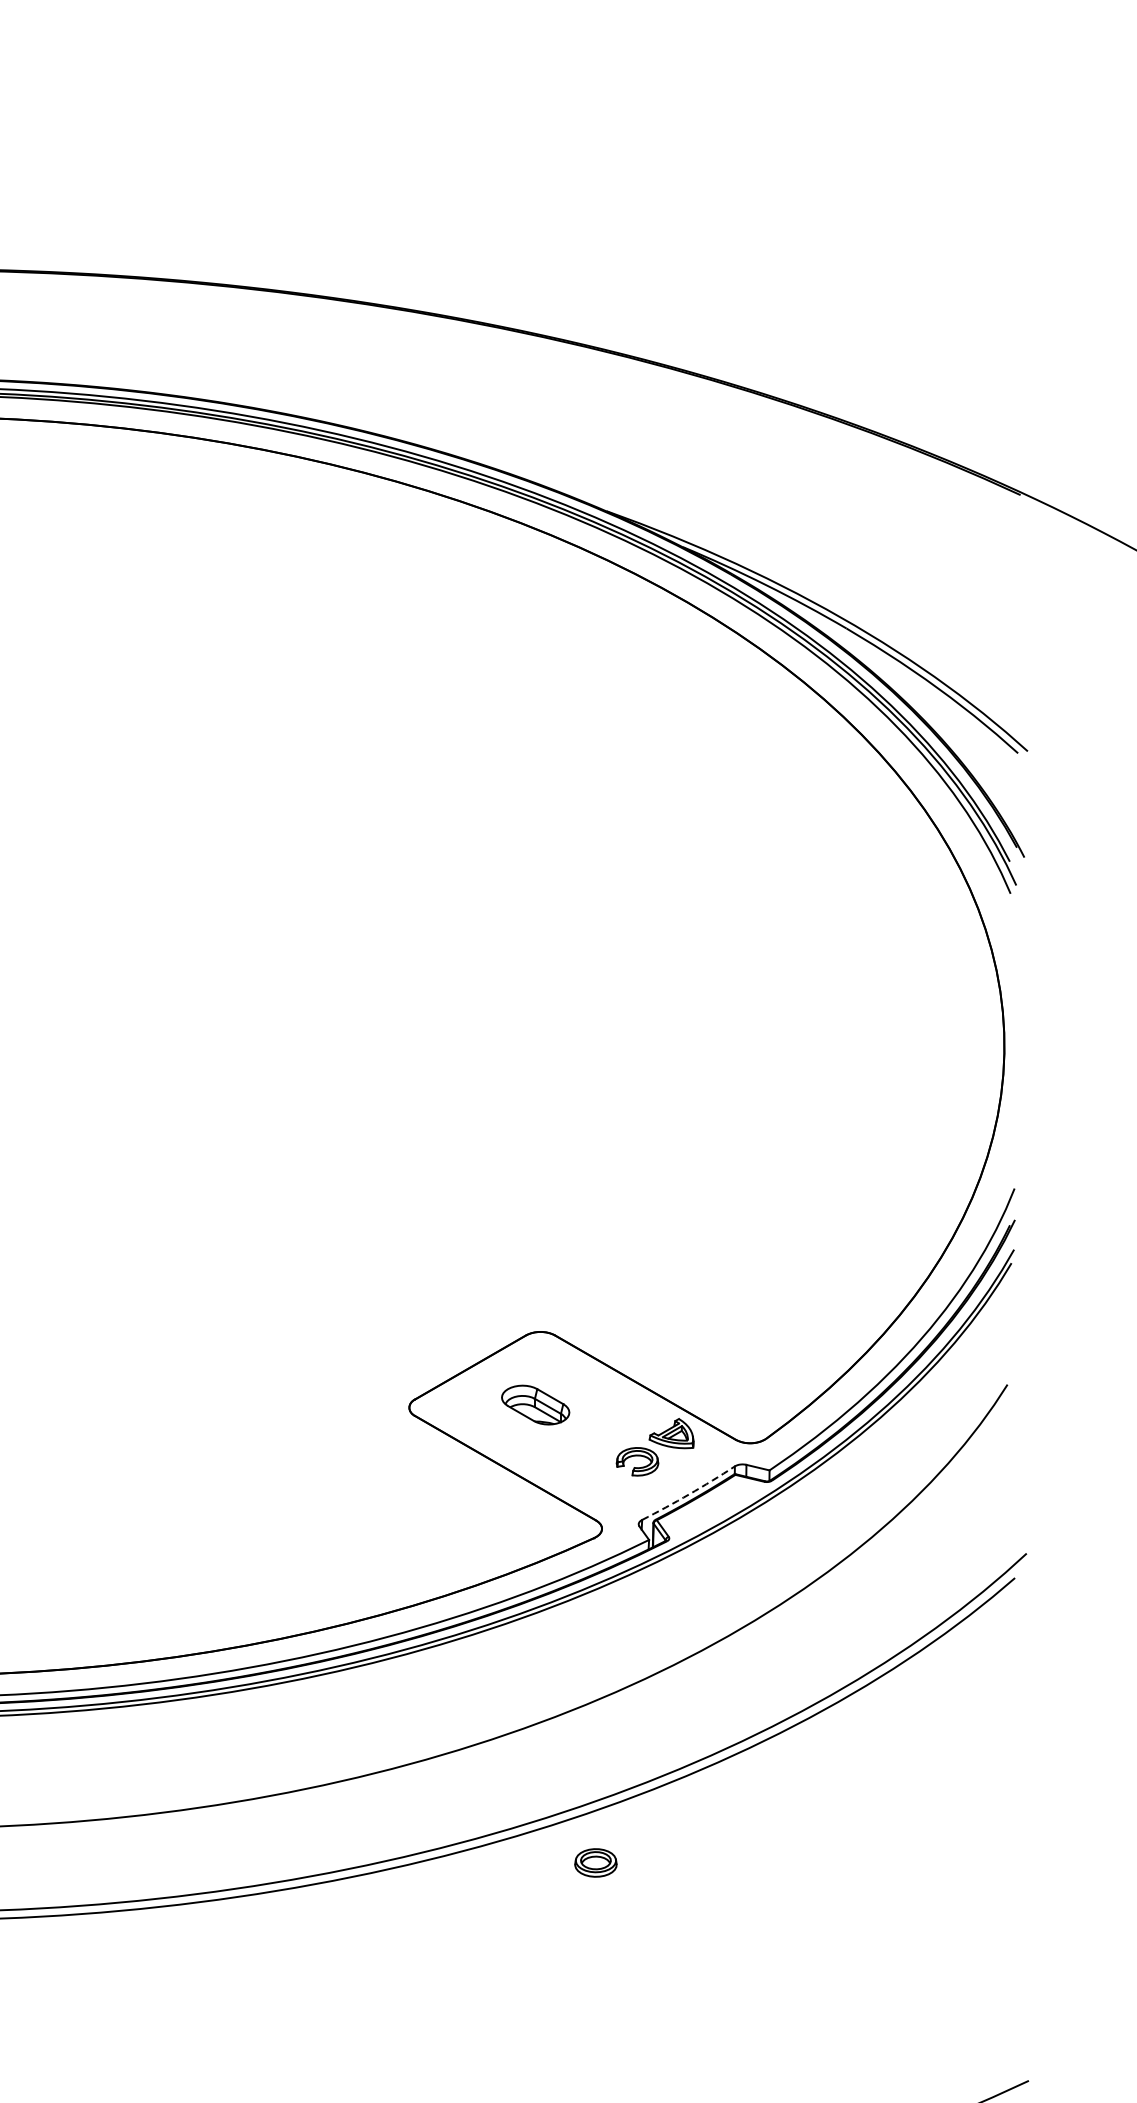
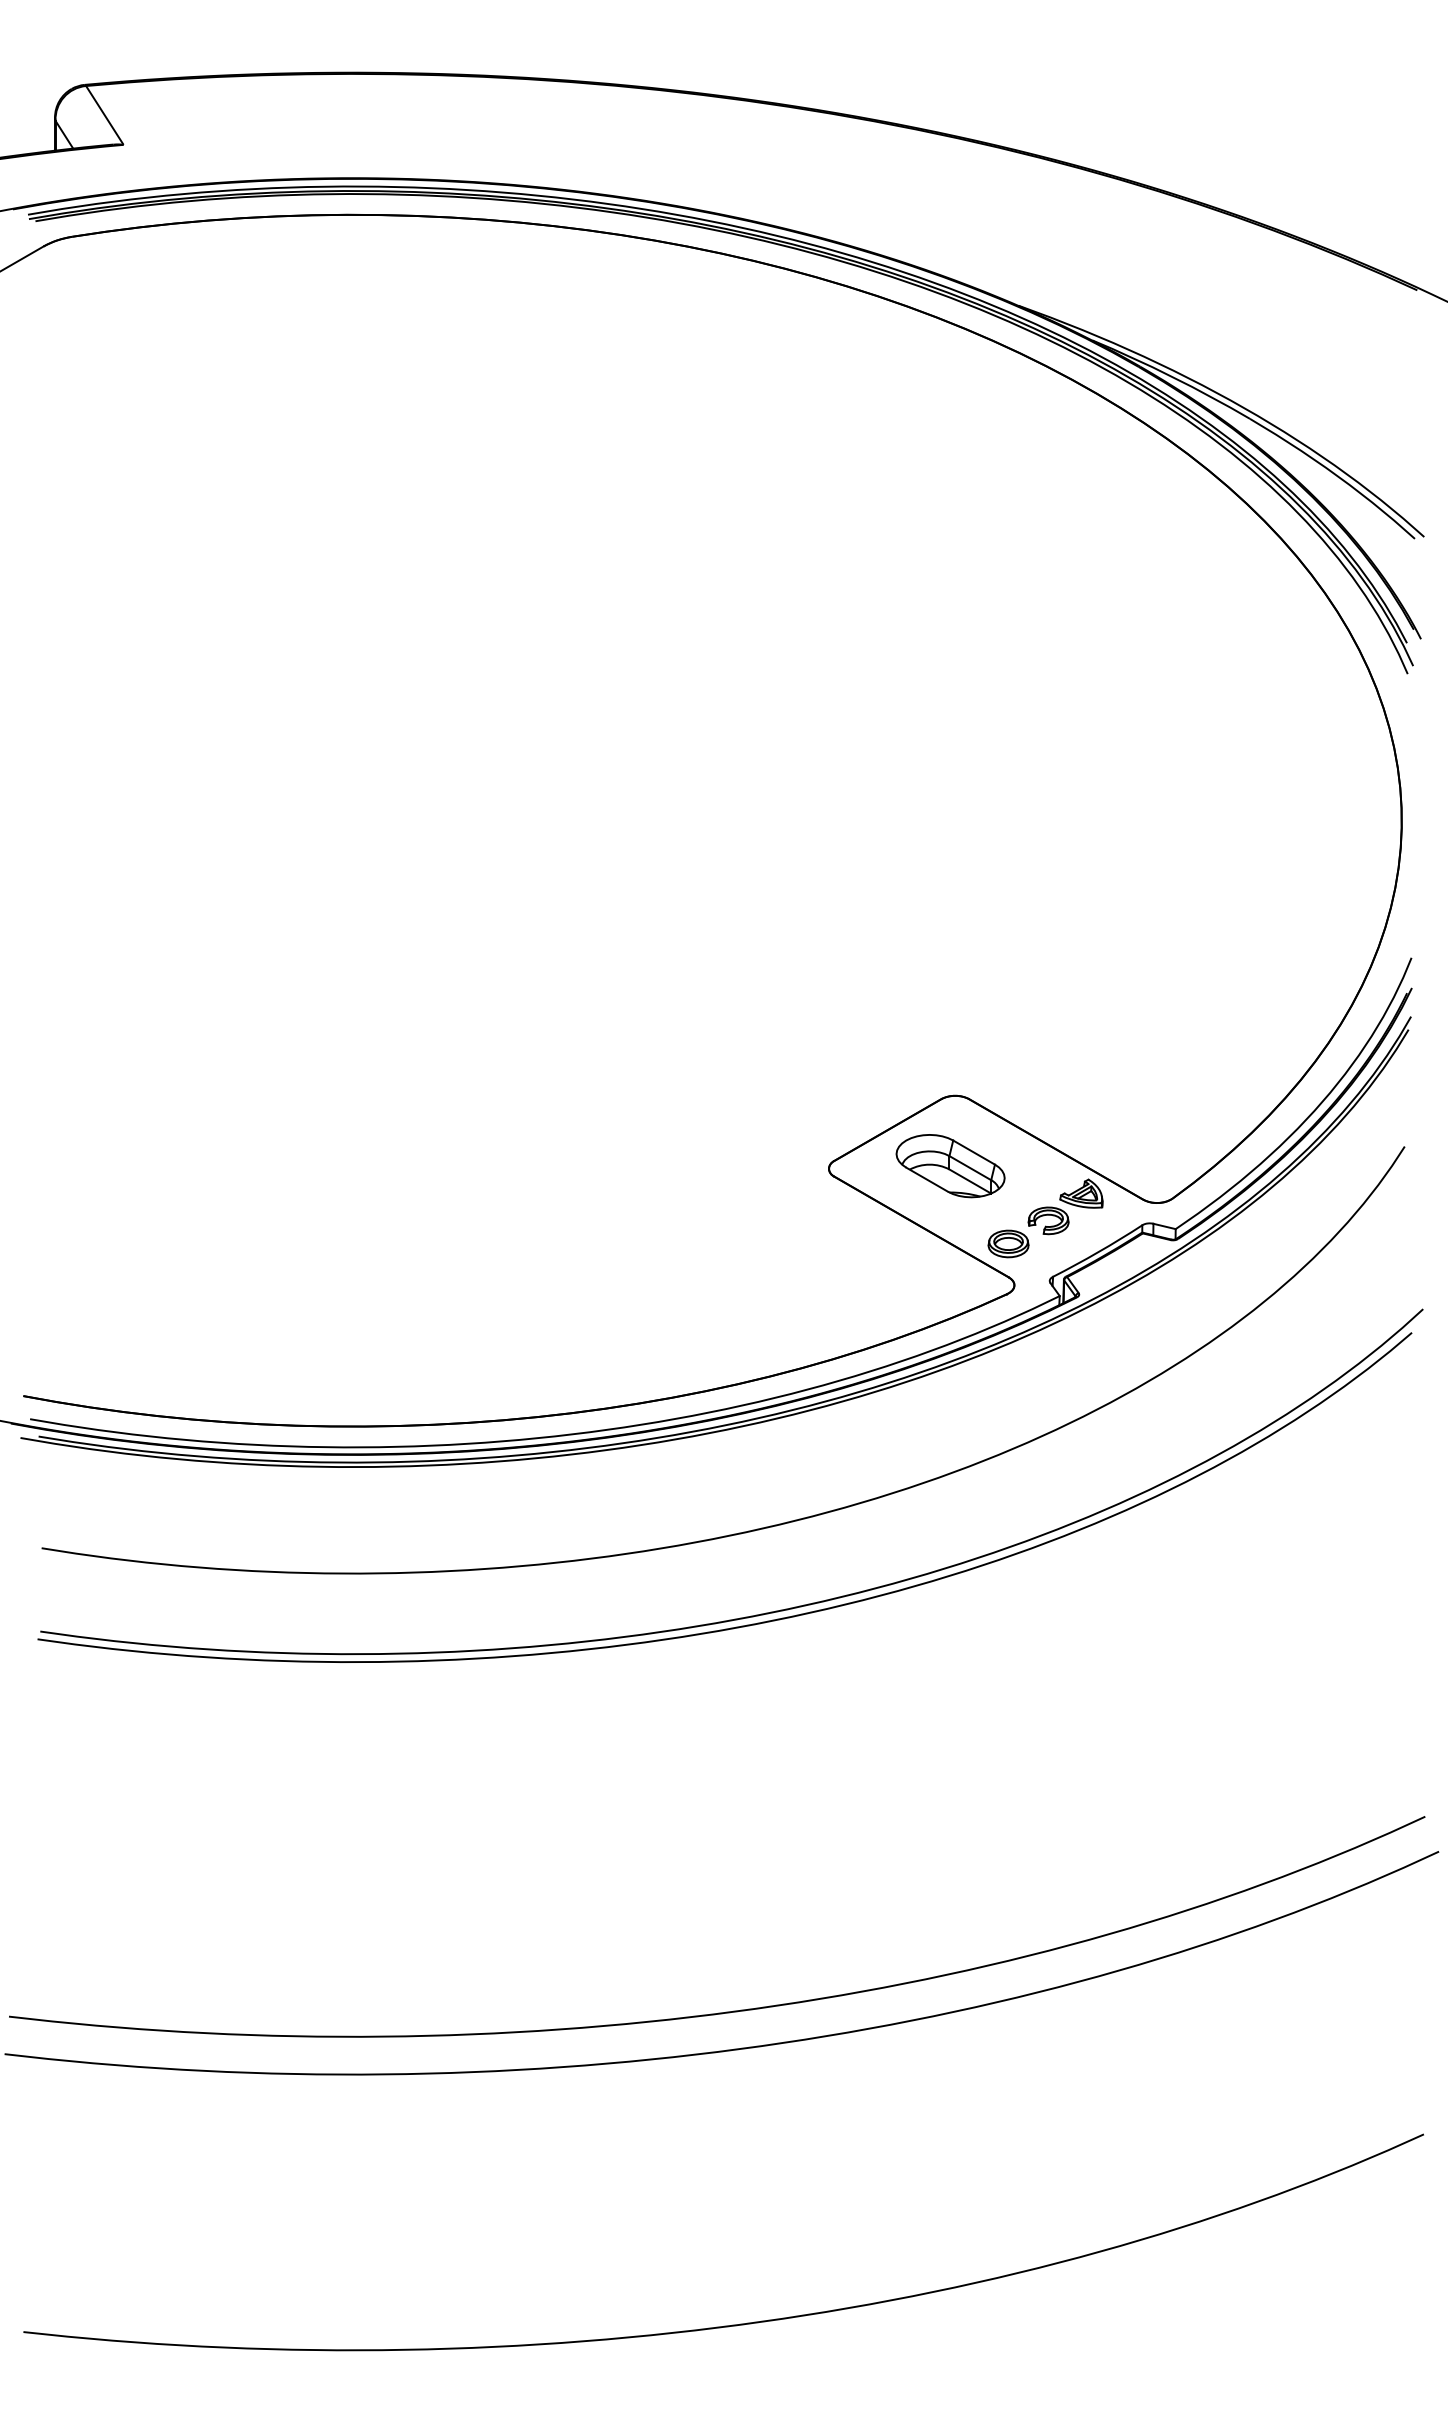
part: (535, 1405) -> (950, 1166), size x1.67
arc: (689, 1494) -> (1098, 1252), dashed -> solid
part: (595, 1862) -> (1008, 1243), moved

